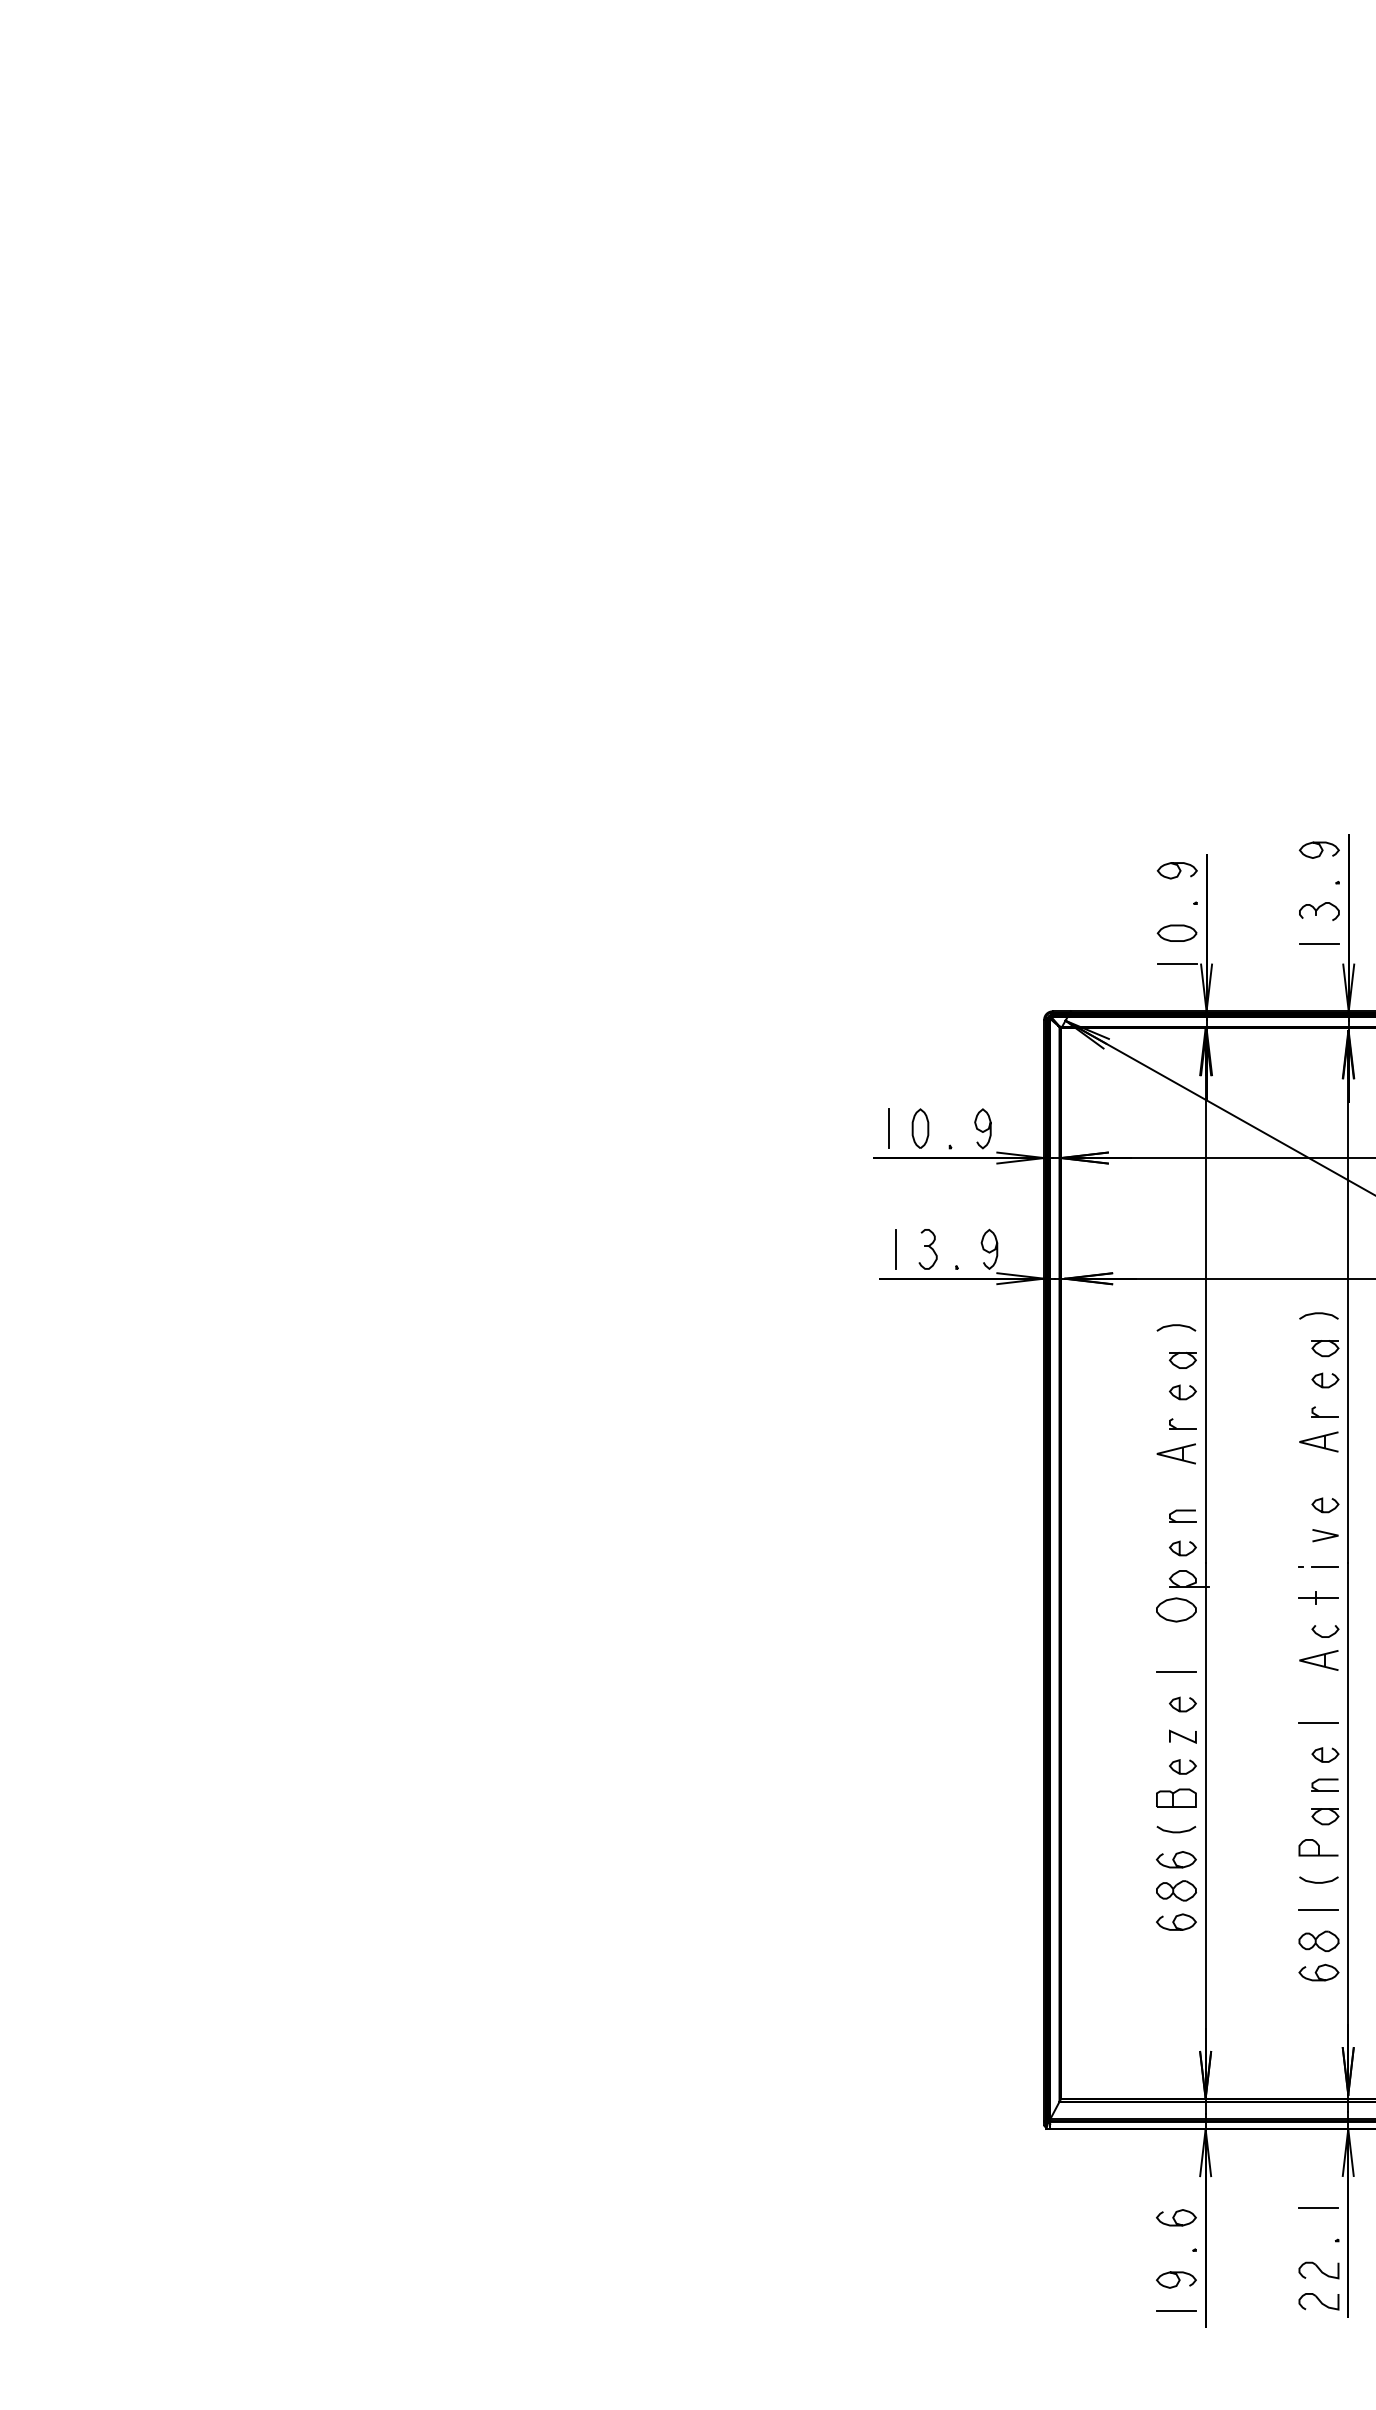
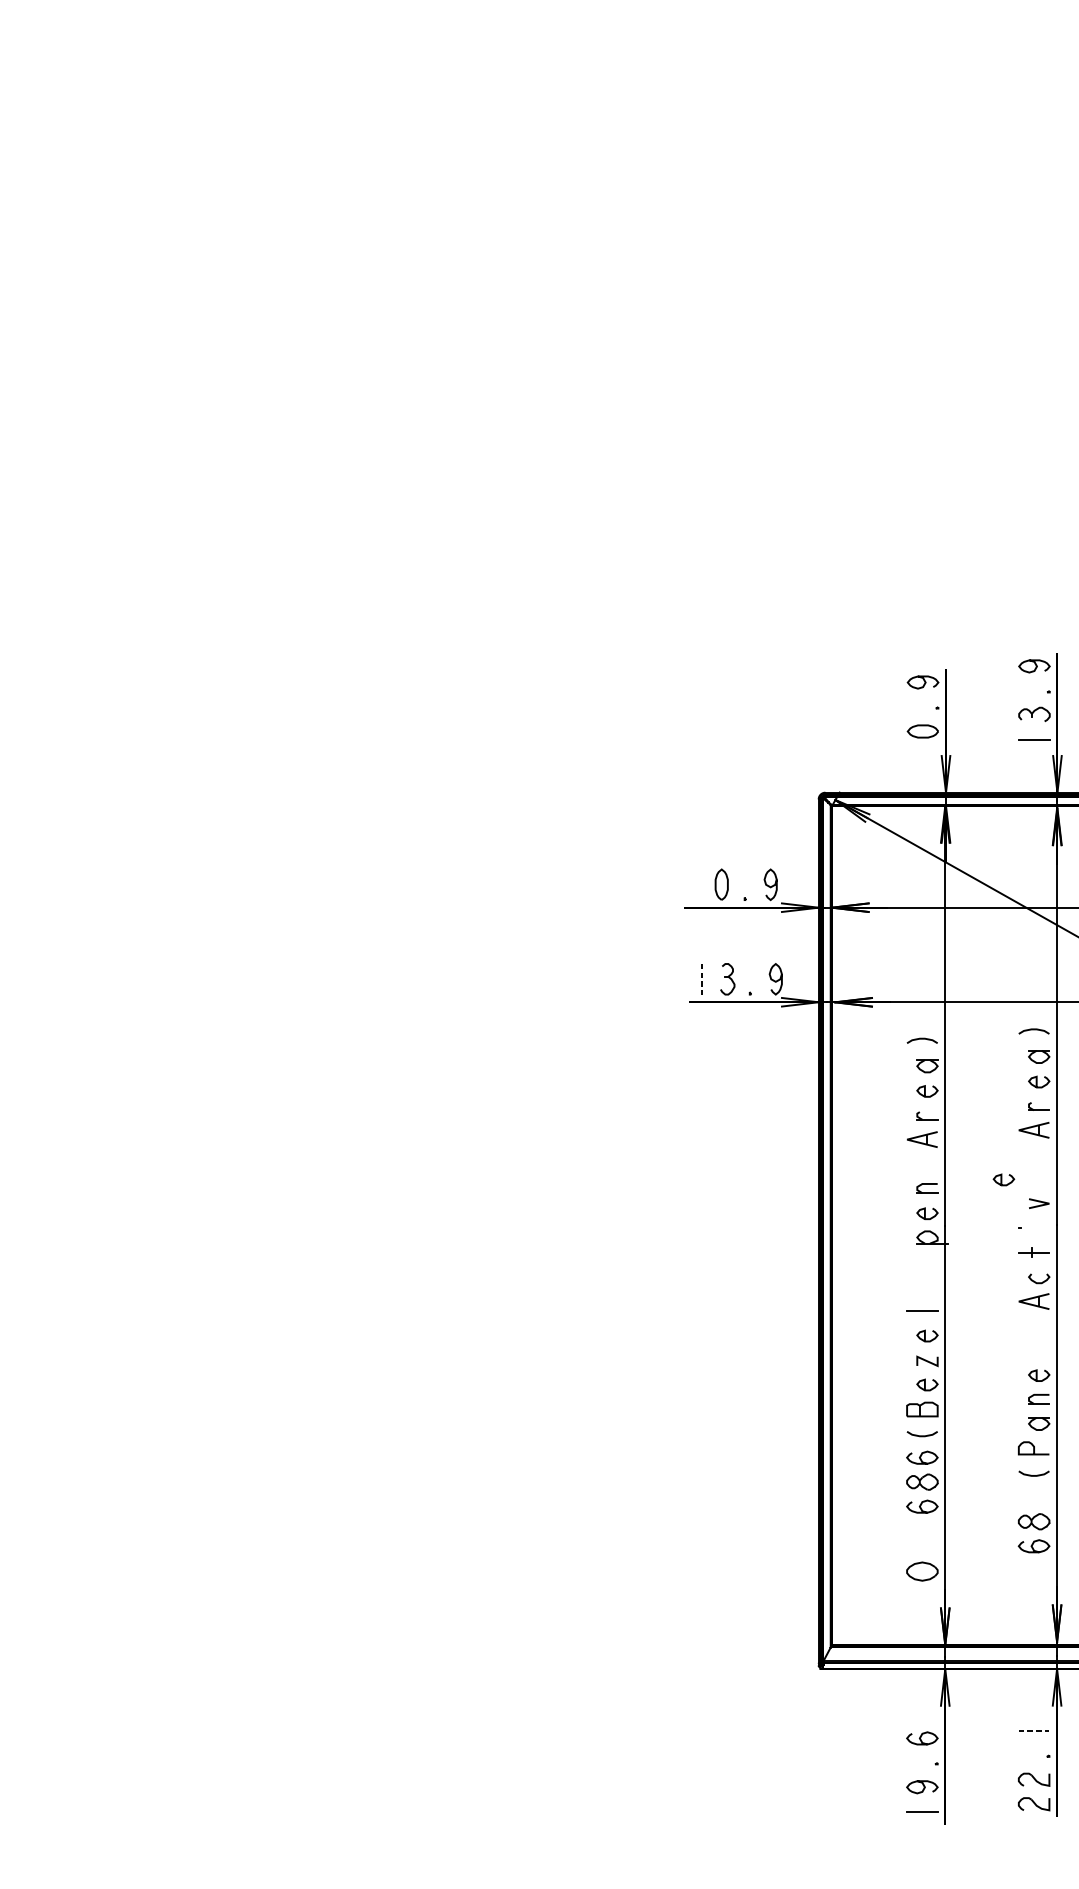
line: (1176, 964) -> (922, 755), removed
line: (889, 1128) -> (697, 884), removed
line: (895, 1249) -> (702, 979), solid -> dashed
curve: (1323, 1505) -> (1002, 1180), moved
line: (1325, 1566) -> (1039, 1227), removed
part: (1176, 1609) -> (922, 1571), moved
line: (1318, 1722) -> (1033, 1350), removed
line: (1318, 1910) -> (1033, 1497), removed
line: (1318, 2208) -> (1033, 1731), solid -> dashed

